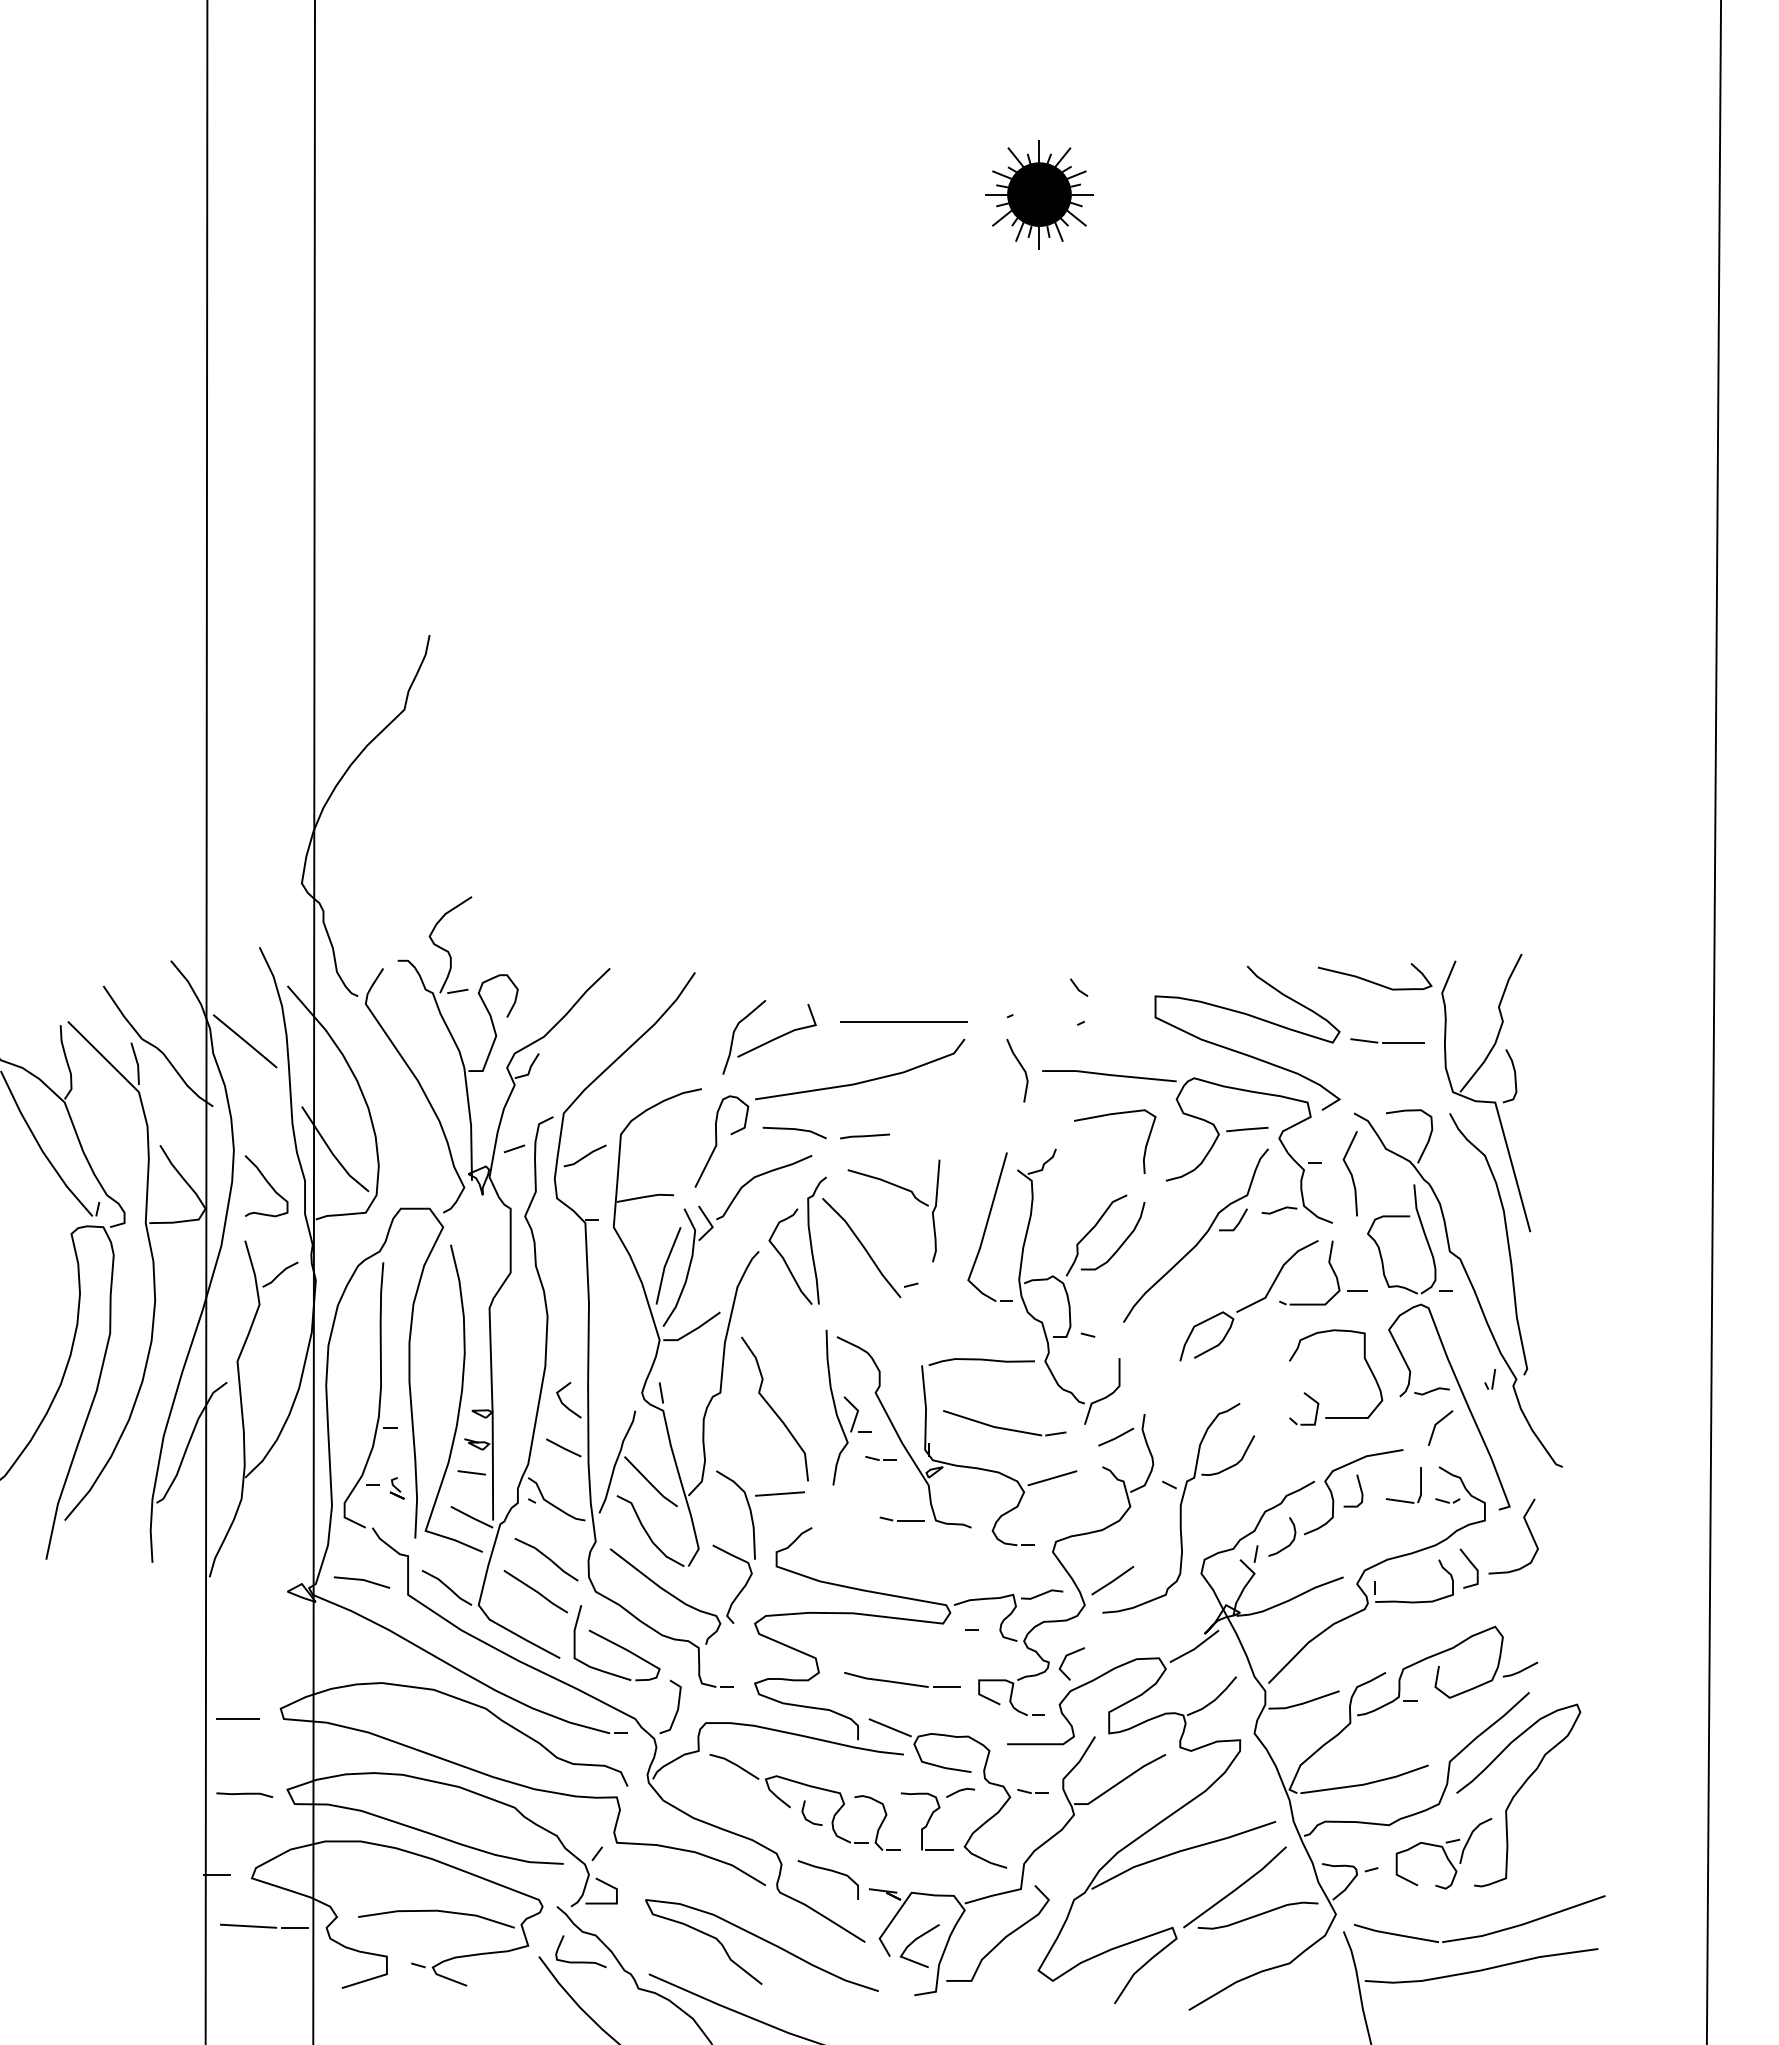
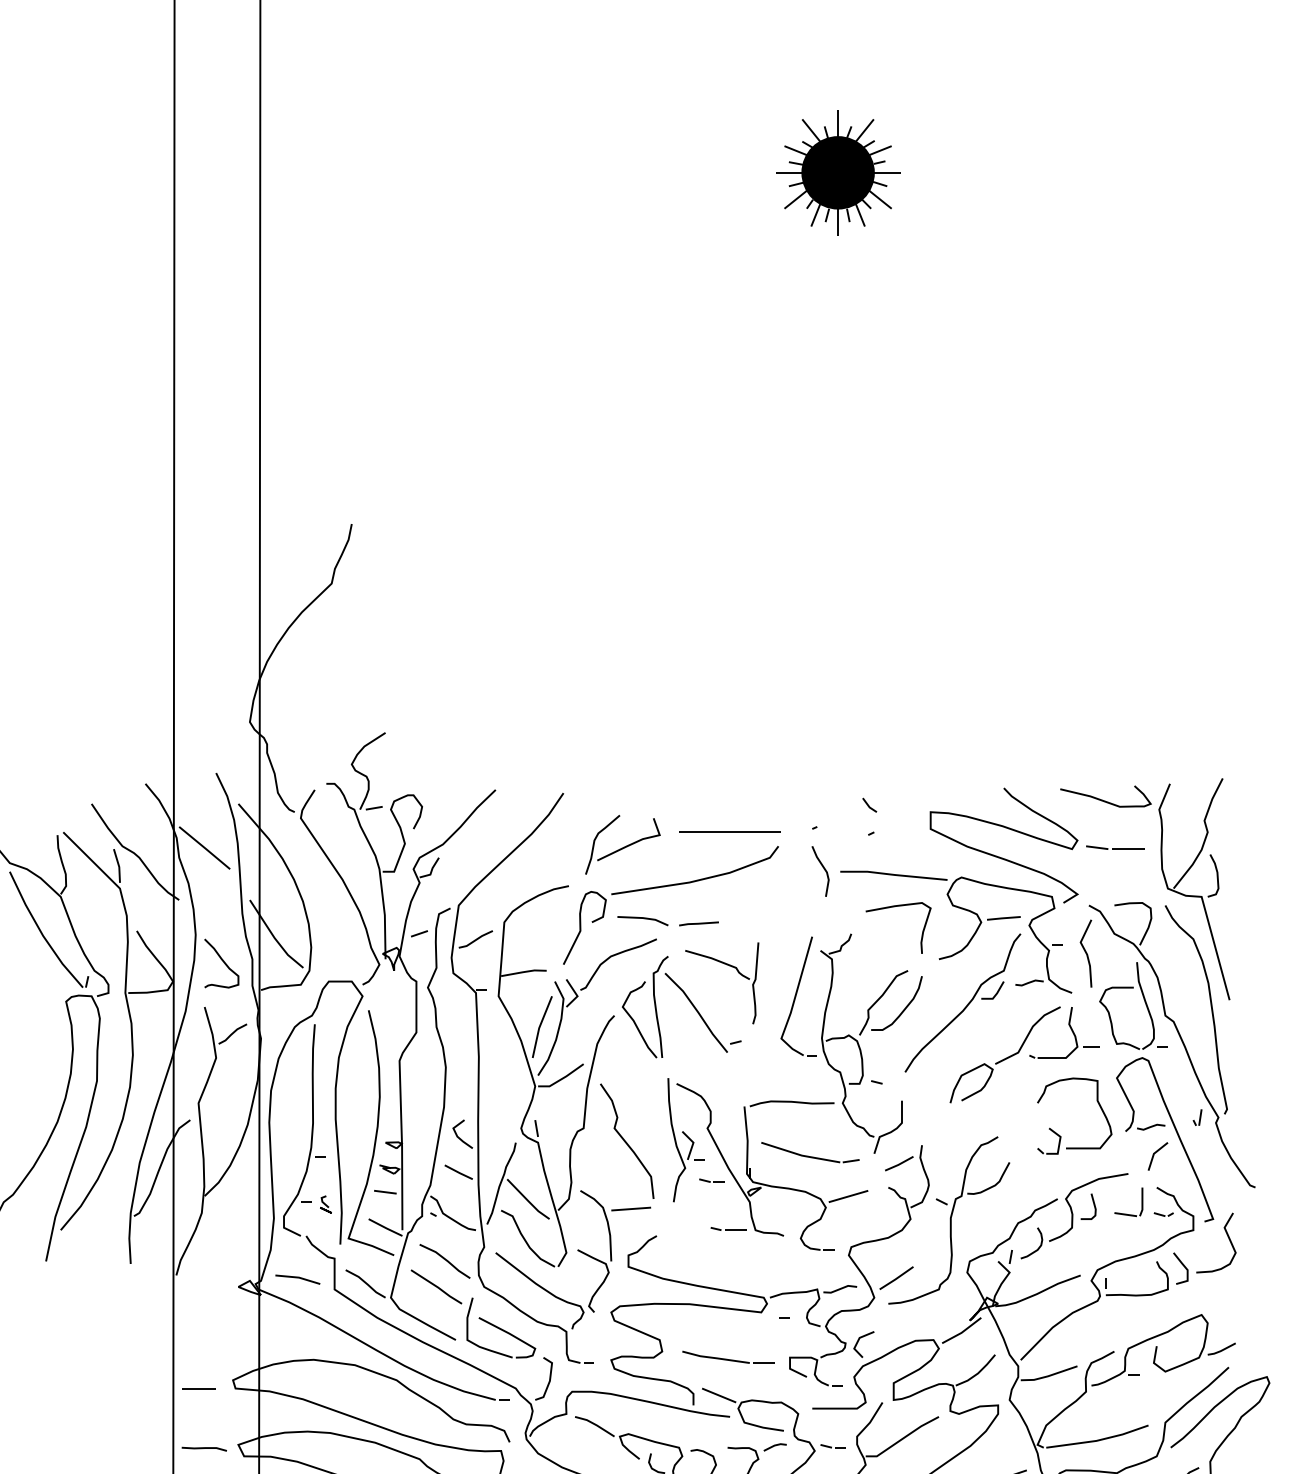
part: (1039, 194) -> (838, 172), size x1.43

